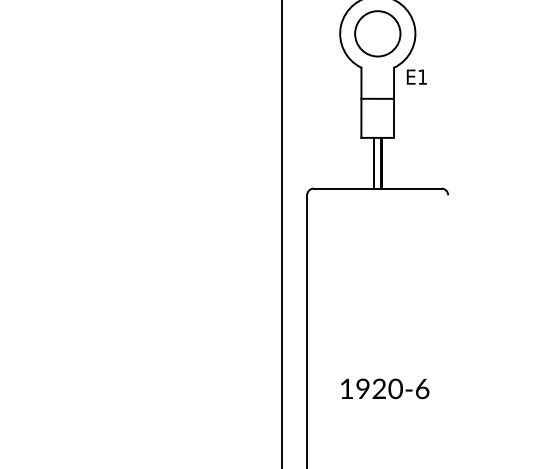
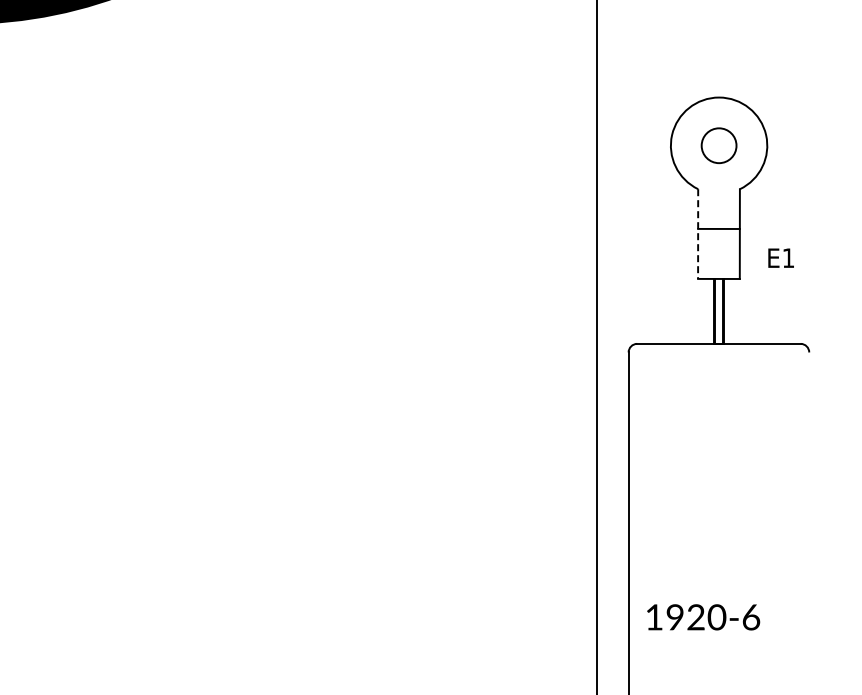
circle: (378, 33) -> (719, 145), size x0.6
text: (416, 76) -> (780, 257), moved
line: (361, 103) -> (698, 234), solid -> dashed
text: (385, 389) -> (703, 617), moved

